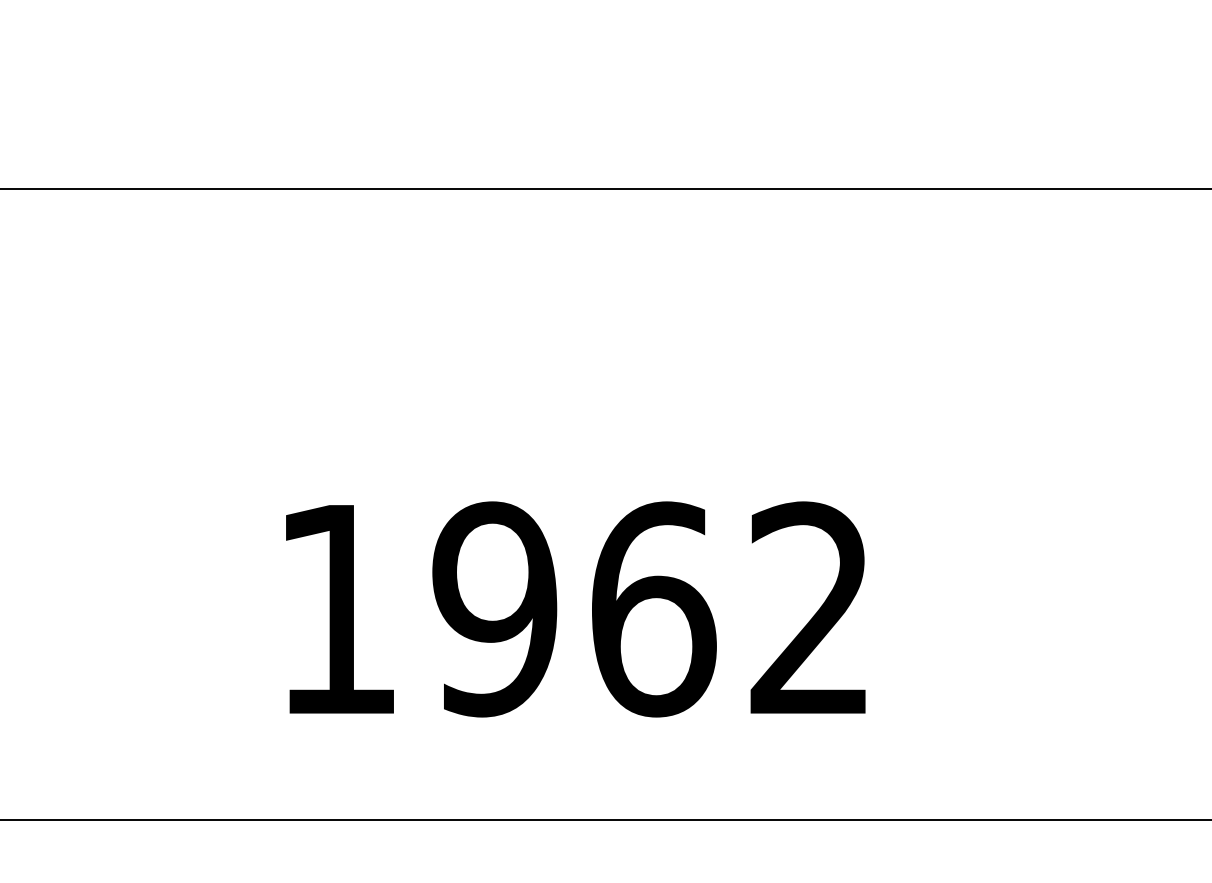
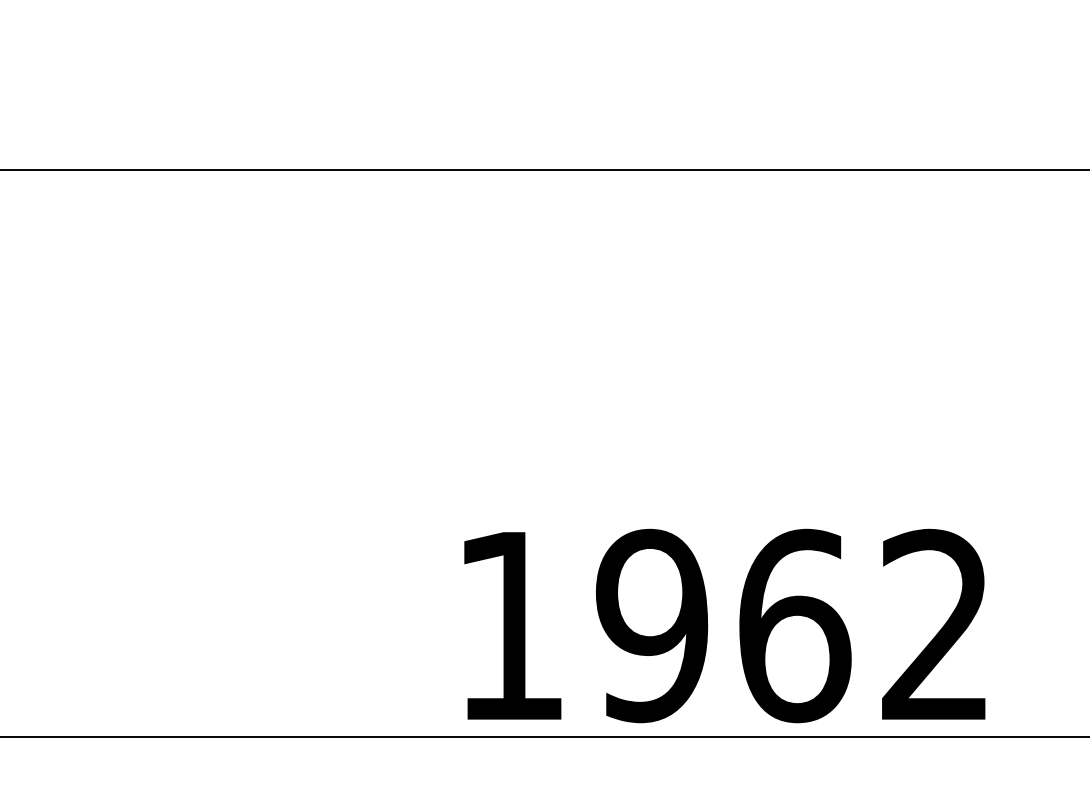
text: (575, 608) -> (724, 625), moved

